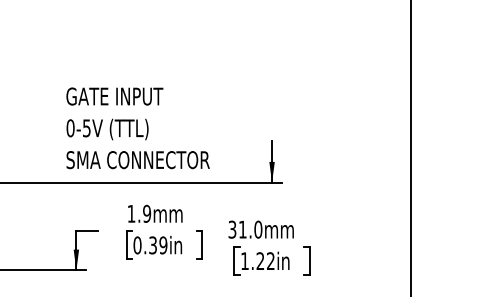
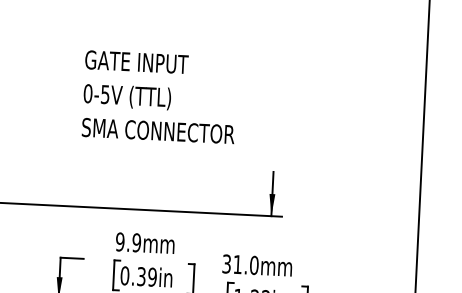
text: (137, 128) -> (159, 97), moved
text: (131, 213) -> (120, 241), 1.9mm -> 9.9mm

